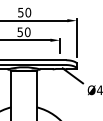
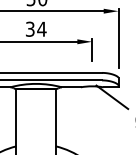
text: (23, 32) -> (35, 29), 50 -> 34

